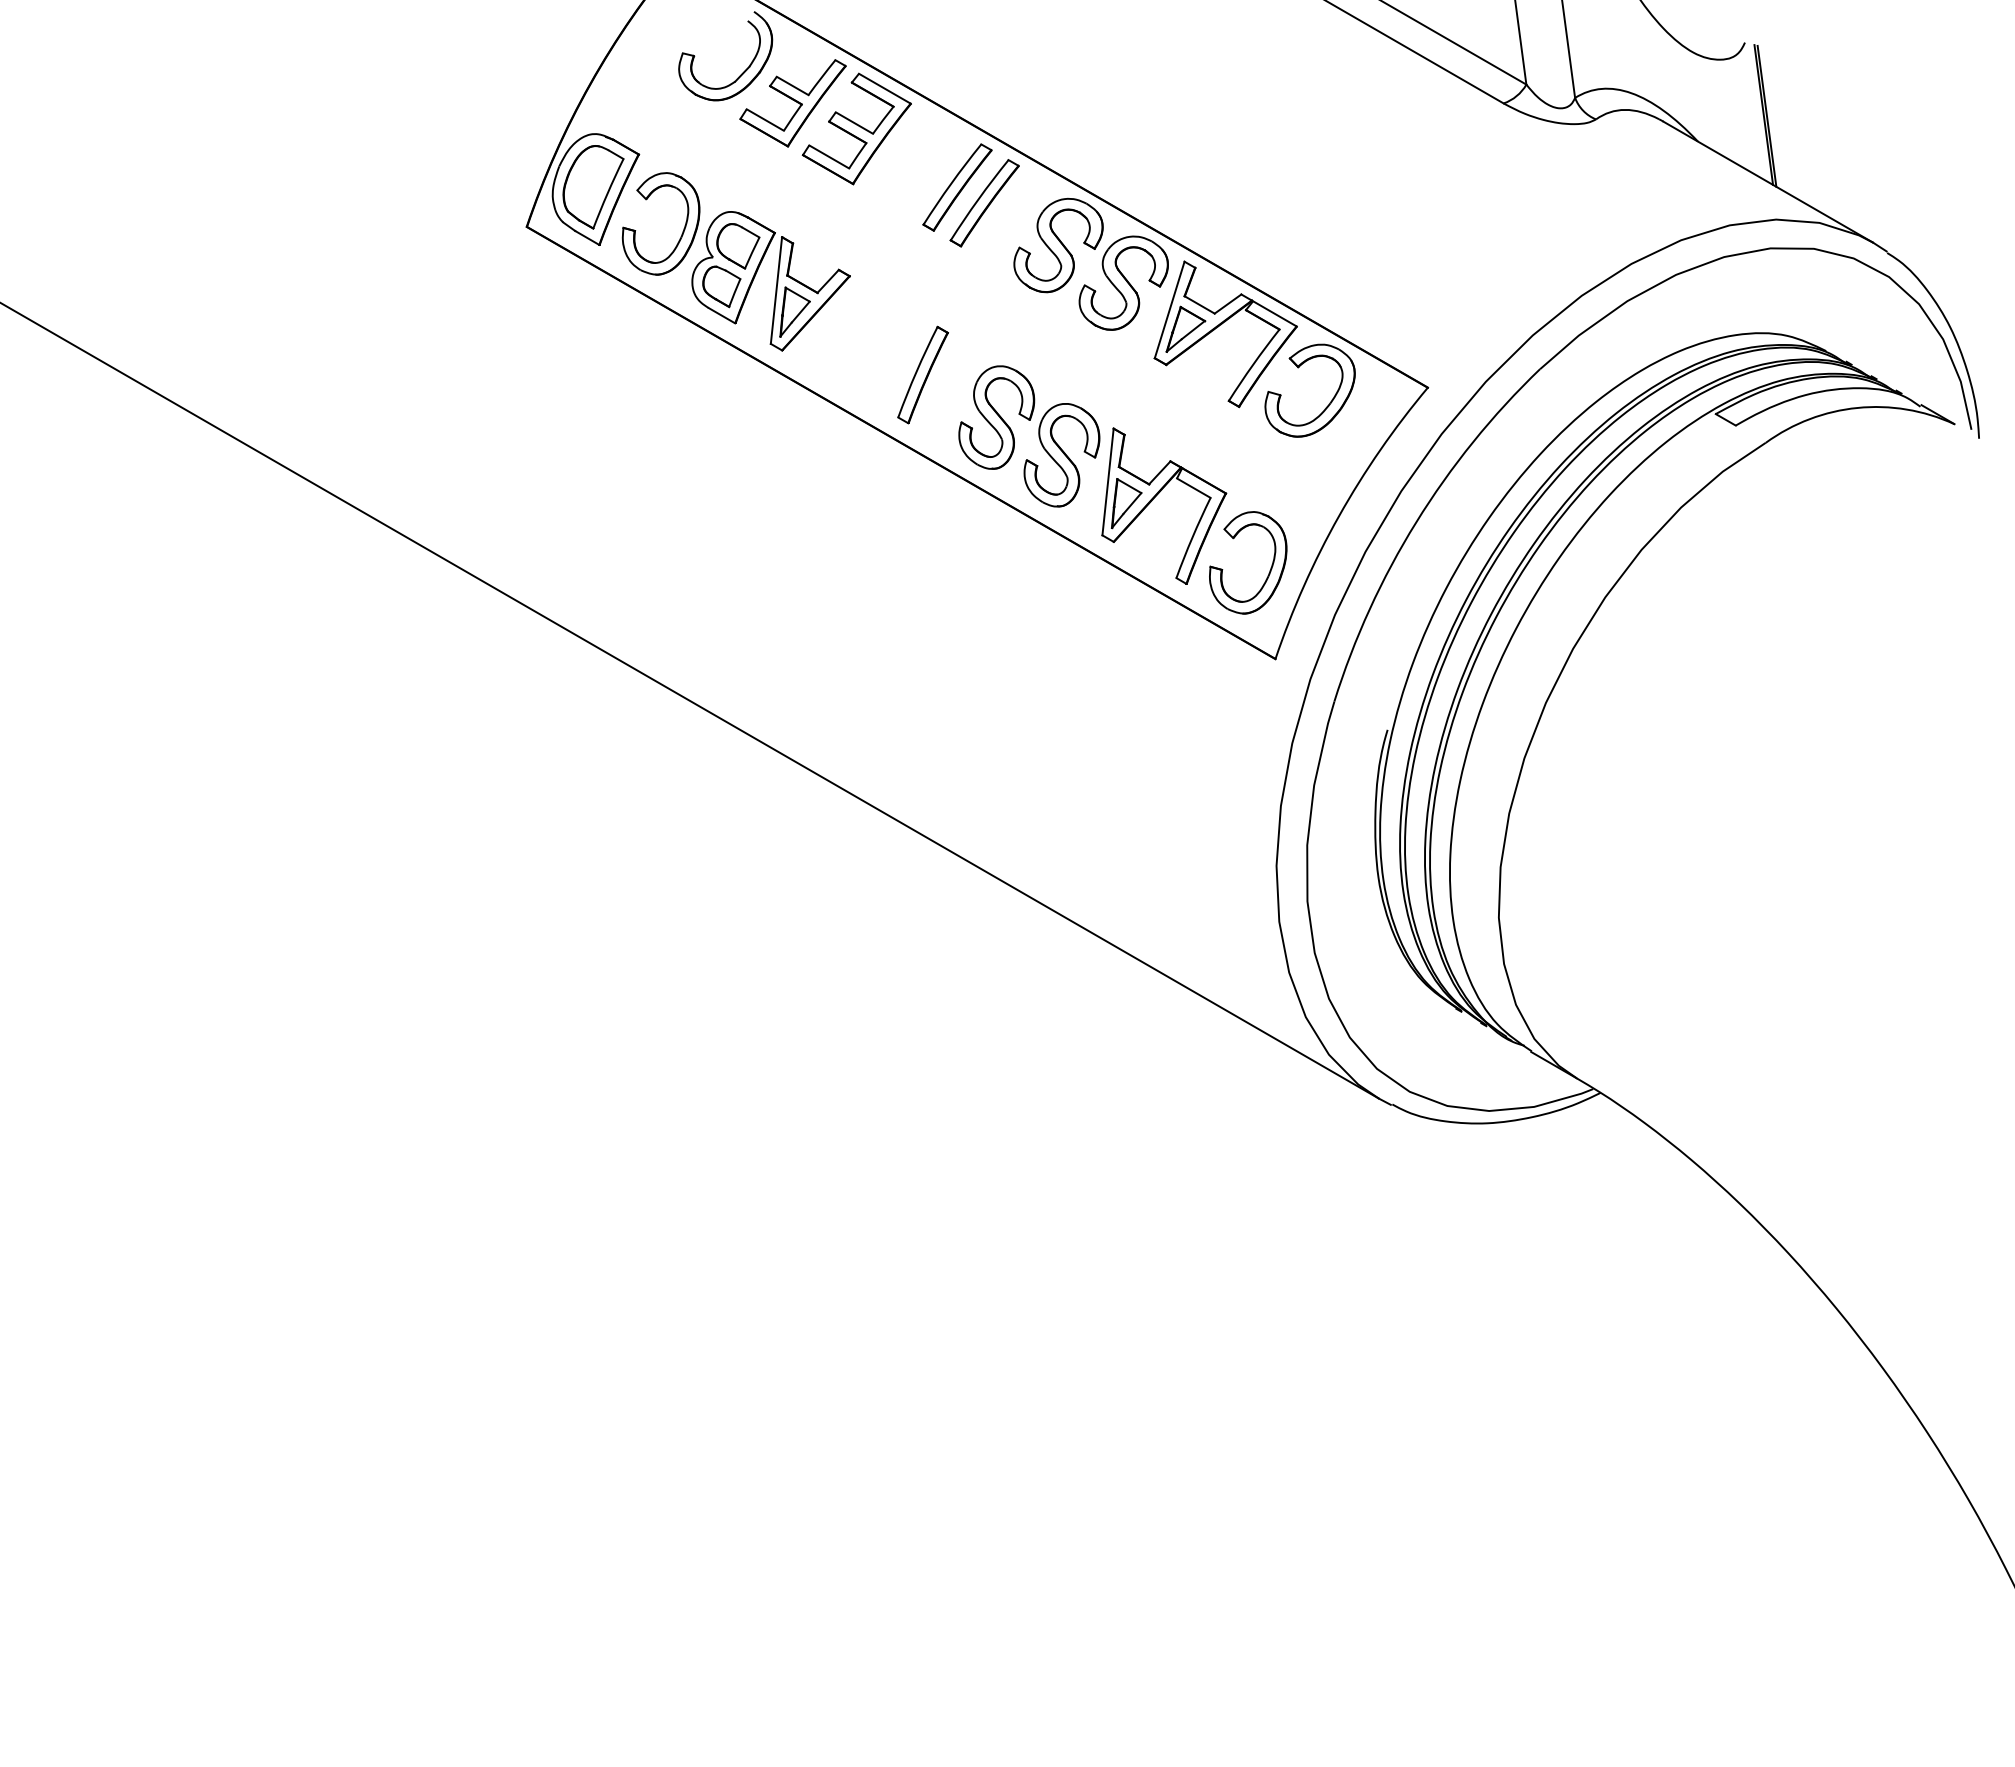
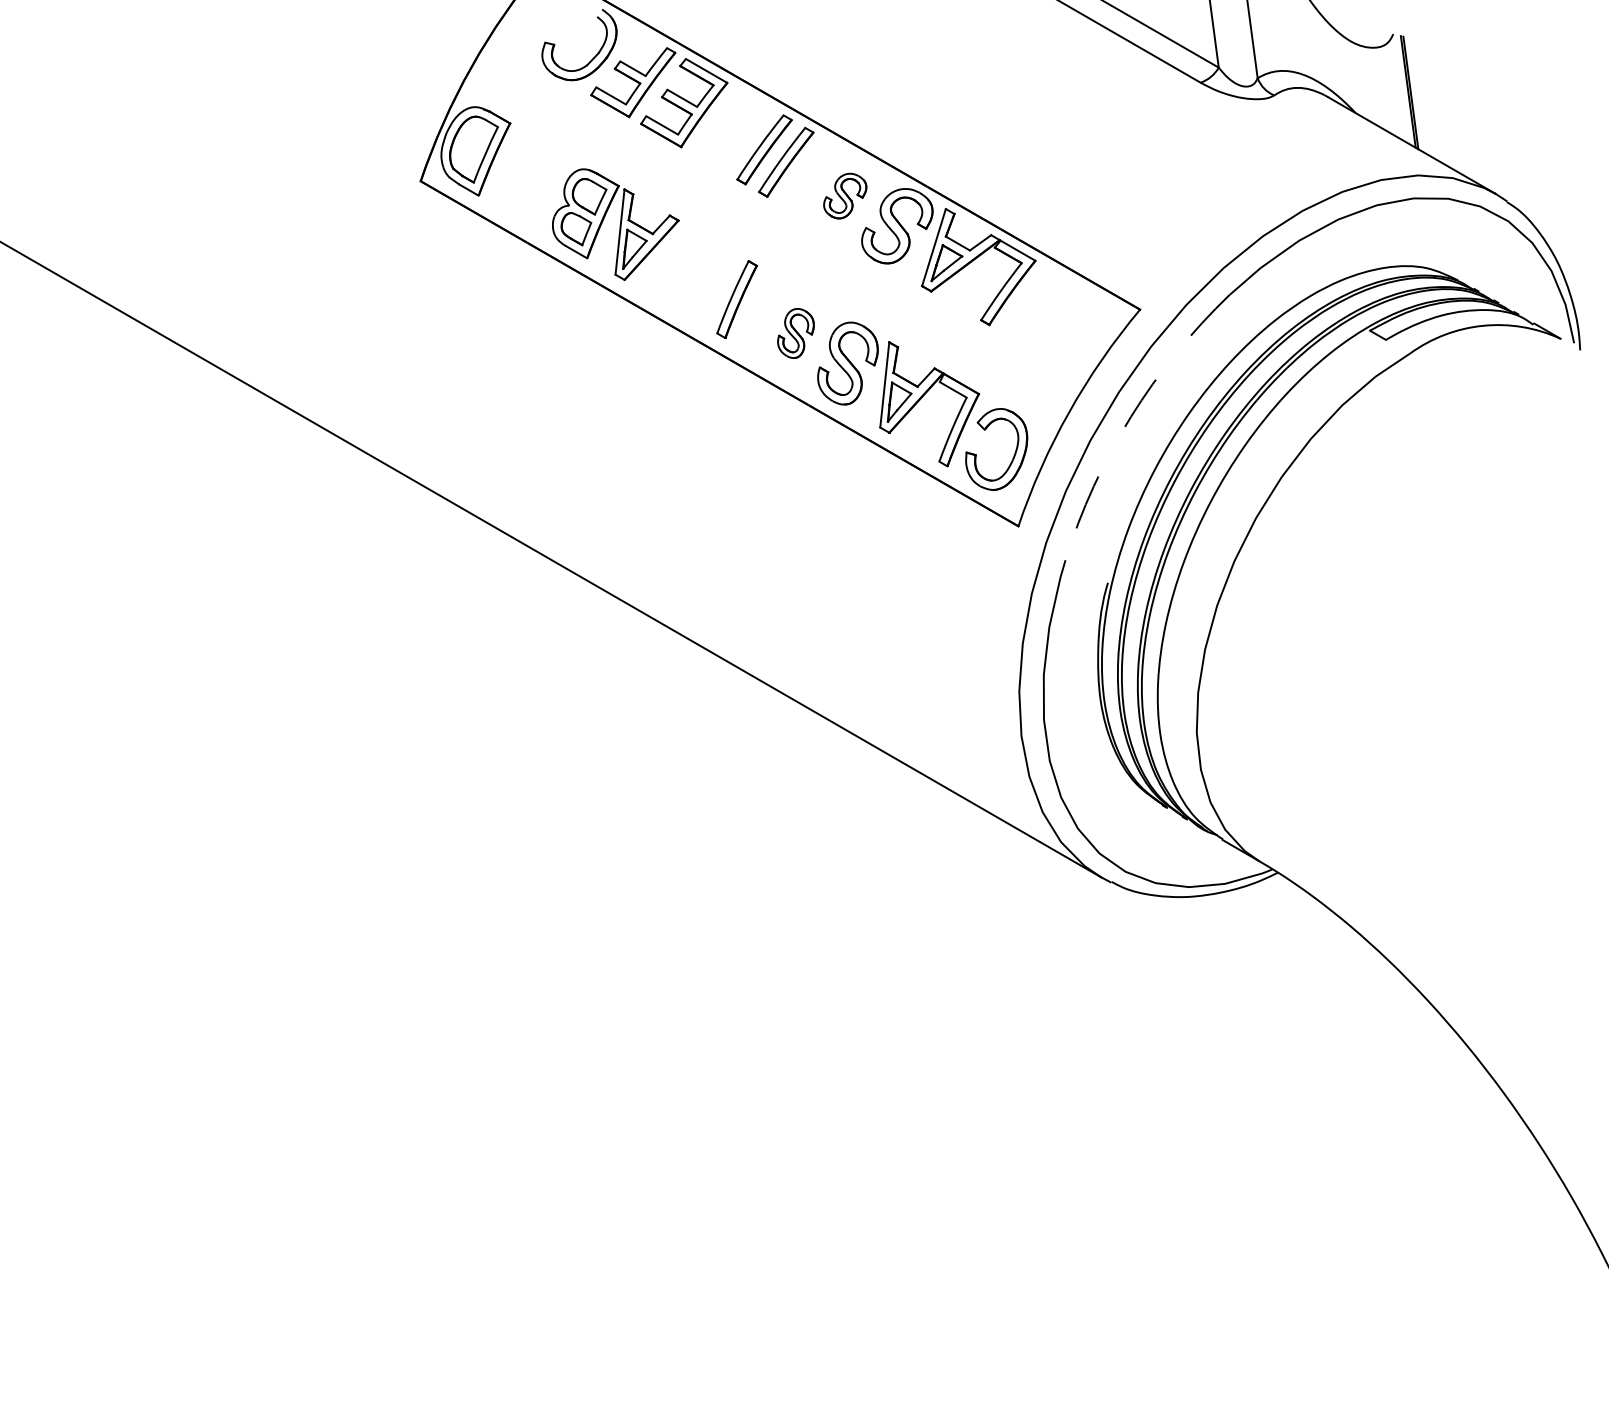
part: (682, 231) -> (545, 184), removed
part: (1058, 245) -> (845, 196), size x0.6
part: (1329, 402) -> (1061, 321), removed
part: (996, 417) -> (795, 333), size x0.6
arc: (1416, 522) -> (1131, 417), solid -> dashed

